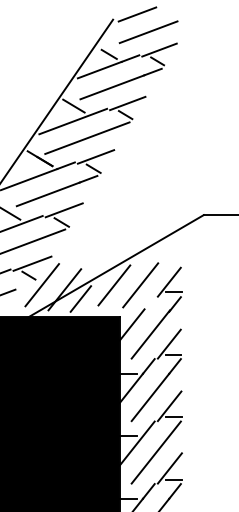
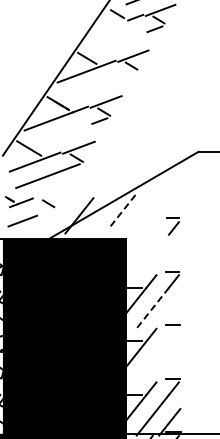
line: (99, 70) -> (109, 27), removed
line: (111, 87) -> (119, 42), removed
line: (87, 137) -> (98, 85), removed
line: (48, 193) -> (65, 133), removed
line: (32, 263) -> (51, 193), removed
line: (168, 282) -> (168, 209), removed
line: (41, 284) -> (59, 211), removed
line: (140, 284) -> (144, 211), removed
line: (113, 285) -> (121, 212), solid -> dashed
line: (80, 298) -> (92, 223), removed
line: (131, 324) -> (136, 245), removed
line: (150, 333) -> (152, 253), removed
line: (168, 344) -> (168, 262), removed
line: (150, 397) -> (152, 308), solid -> dashed
line: (169, 406) -> (169, 315), removed
line: (155, 451) -> (157, 354), removed
line: (169, 467) -> (169, 368), removed

